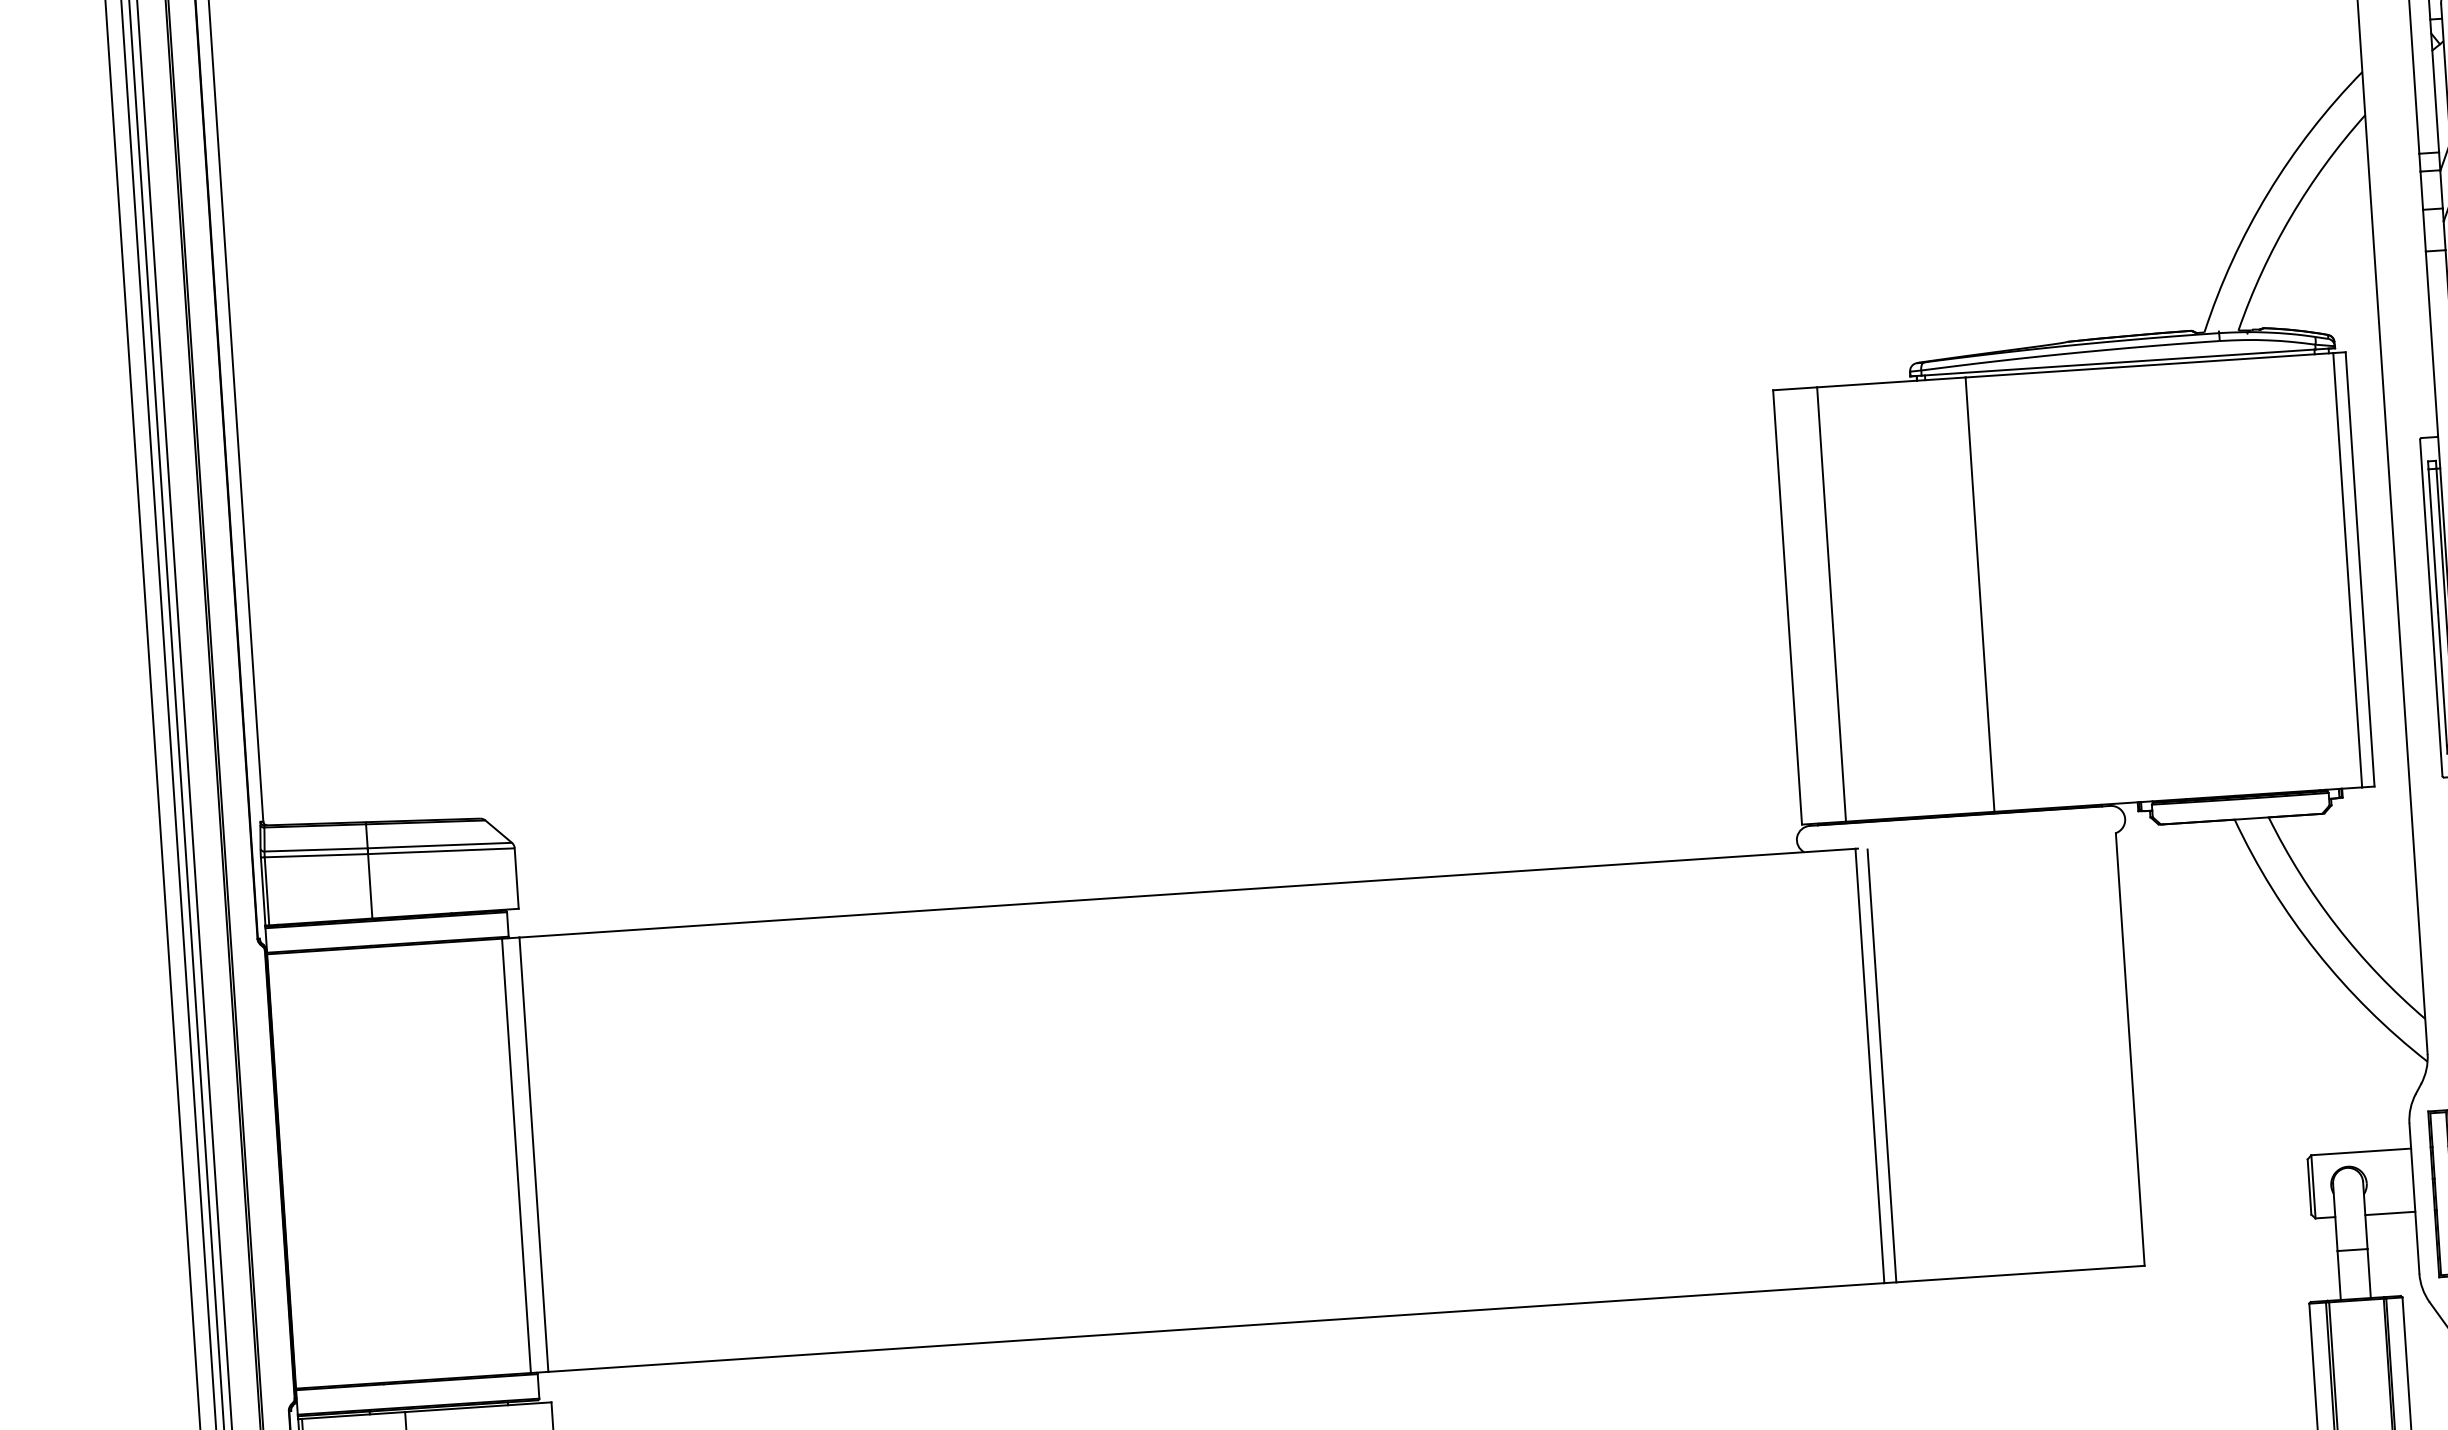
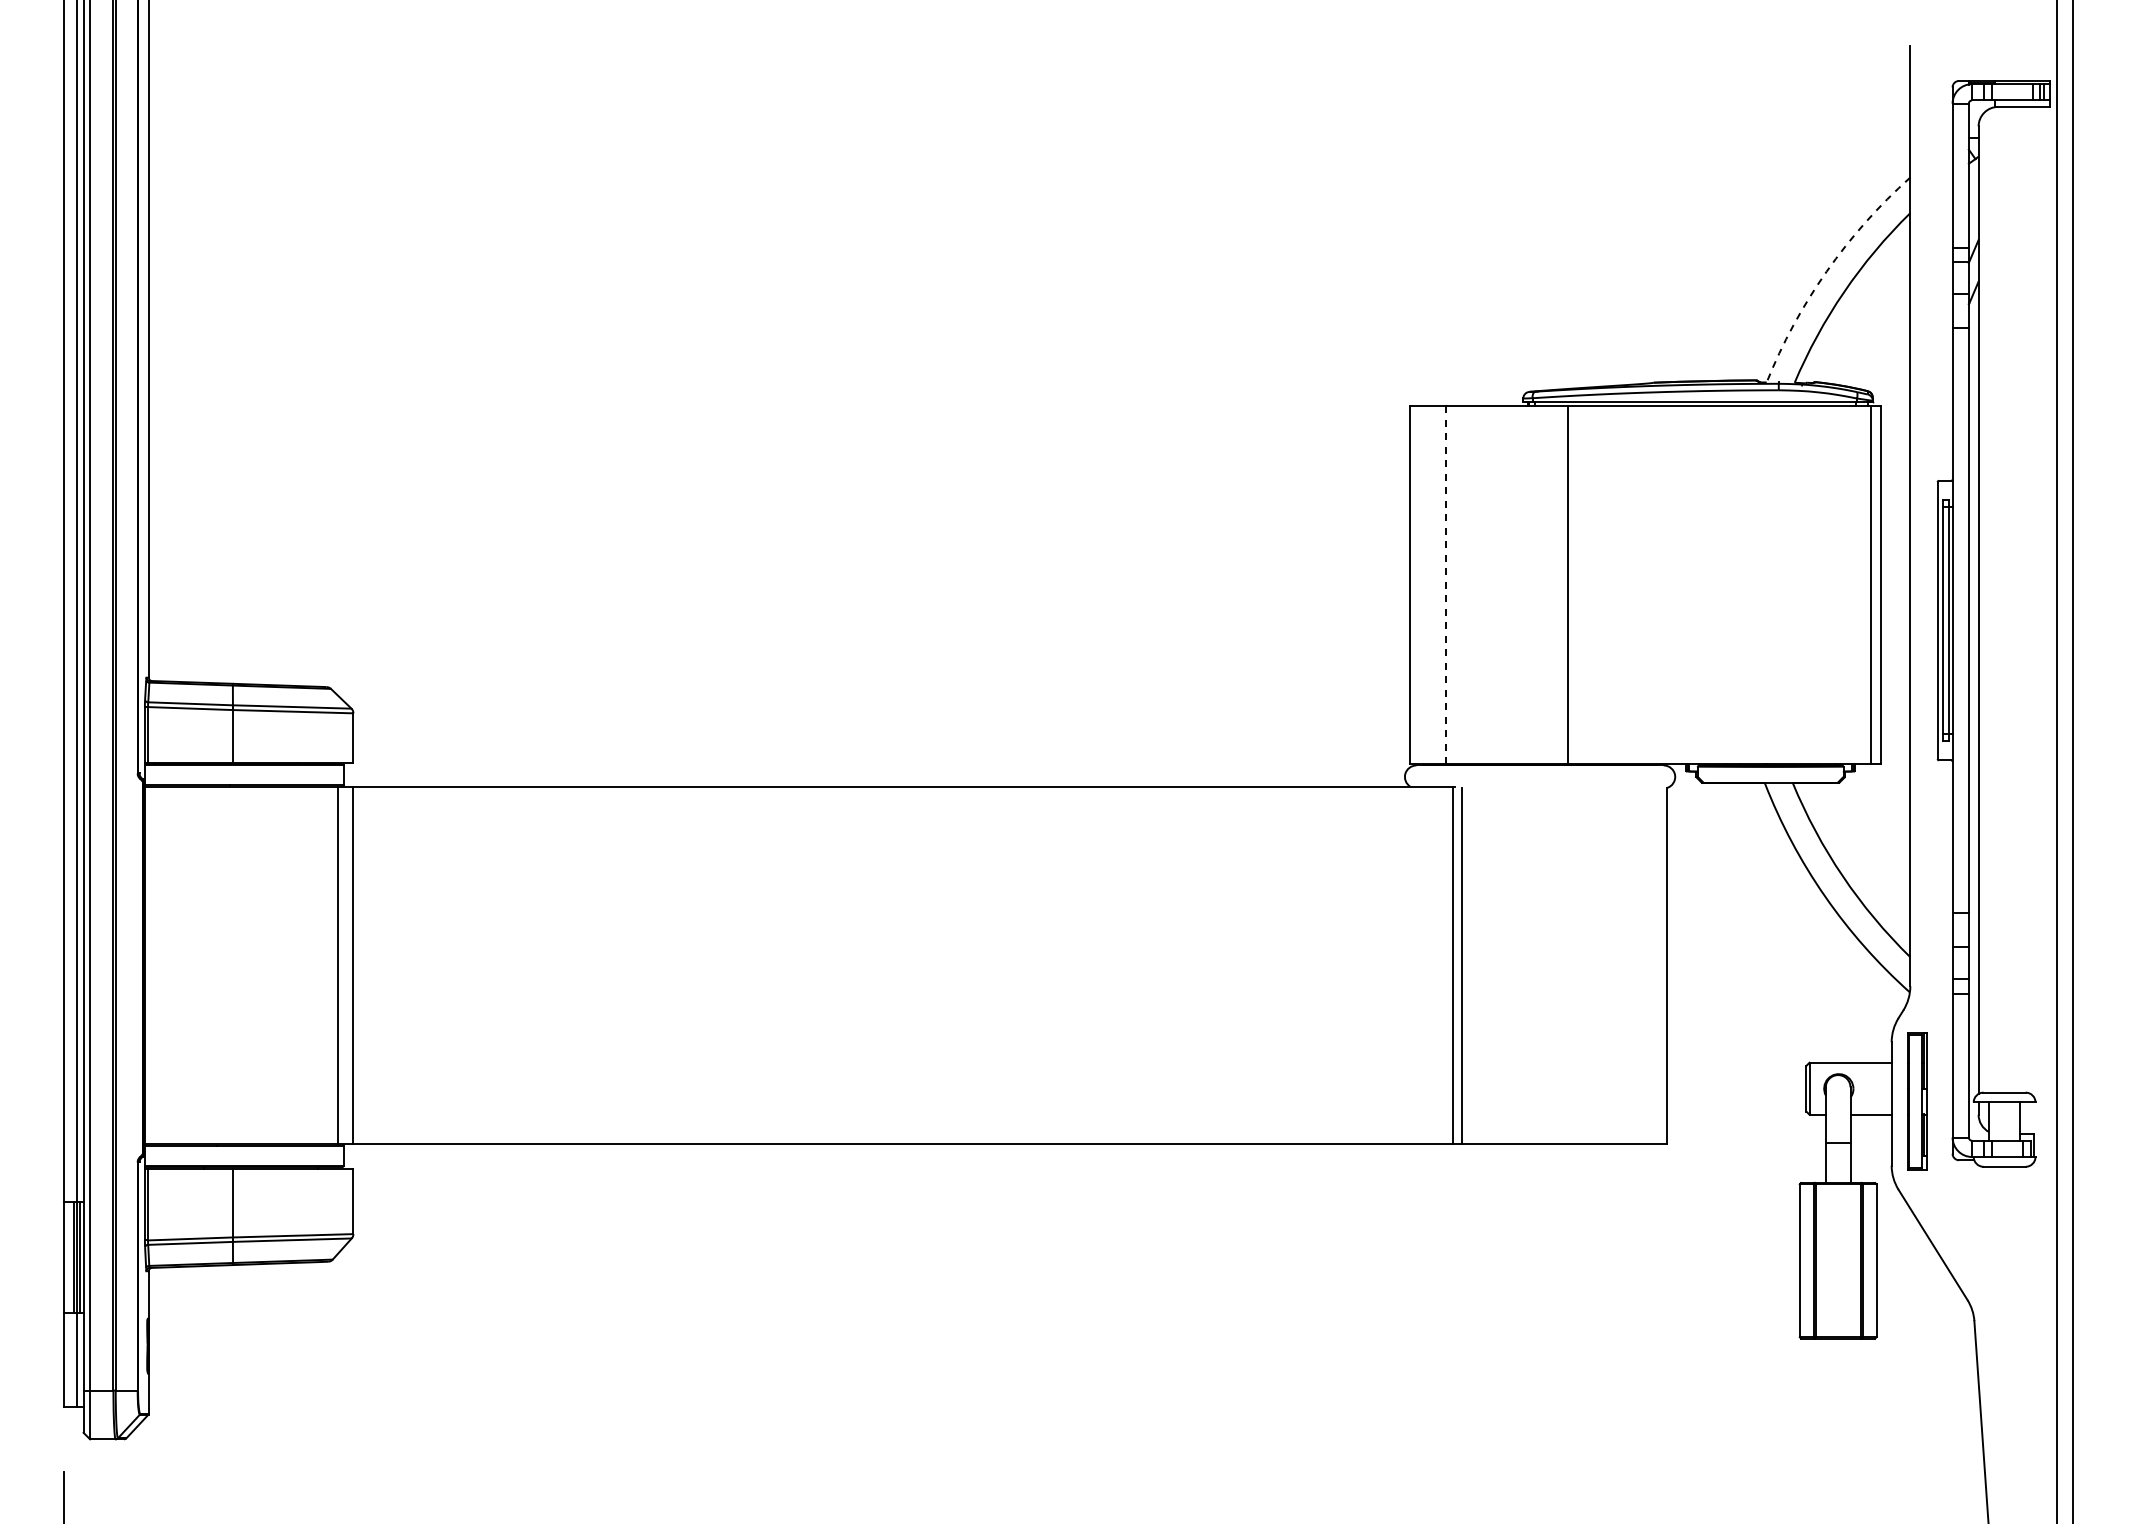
arc: (2268, 192) -> (1826, 271), solid -> dashed
line: (1831, 604) -> (1446, 585), solid -> dashed

